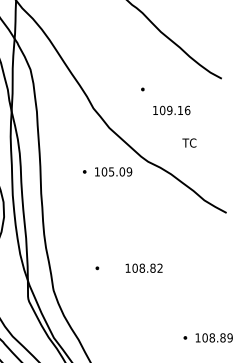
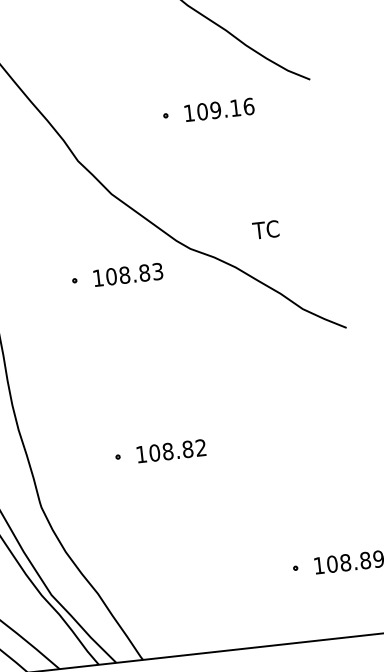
text: (171, 110) -> (219, 109), moved
text: (189, 142) -> (265, 228), moved
text: (120, 171) -> (141, 272), 105.09 -> 108.83
text: (143, 267) -> (170, 449), moved

